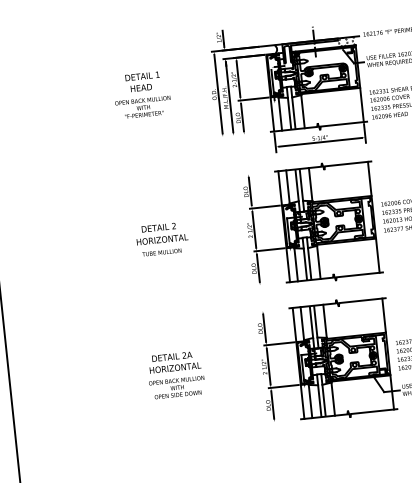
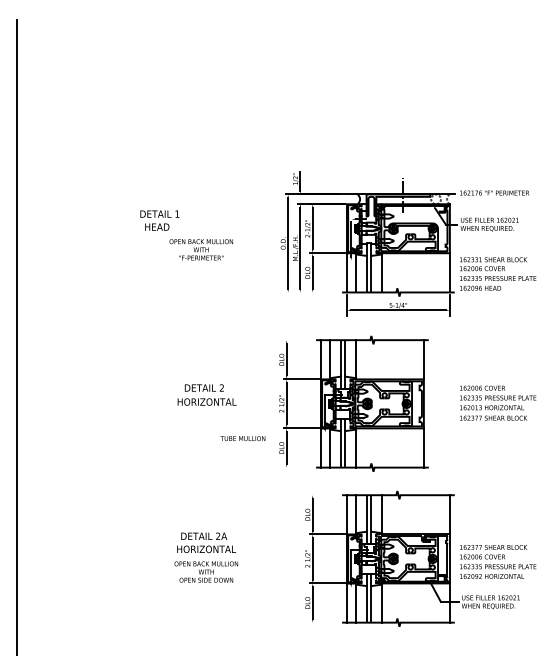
text: (142, 81) -> (159, 220), moved
part: (312, 223) -> (353, 403), moved
text: (161, 252) -> (242, 438), moved

